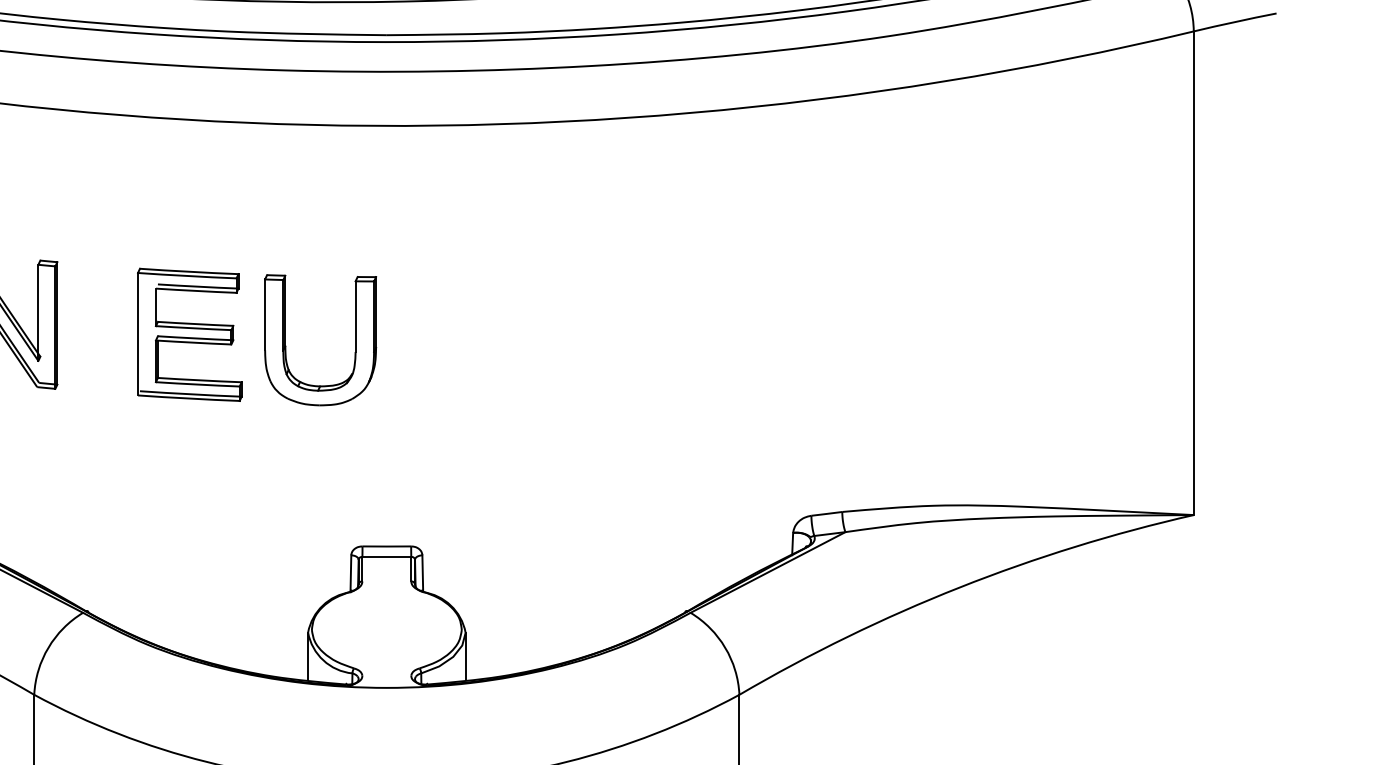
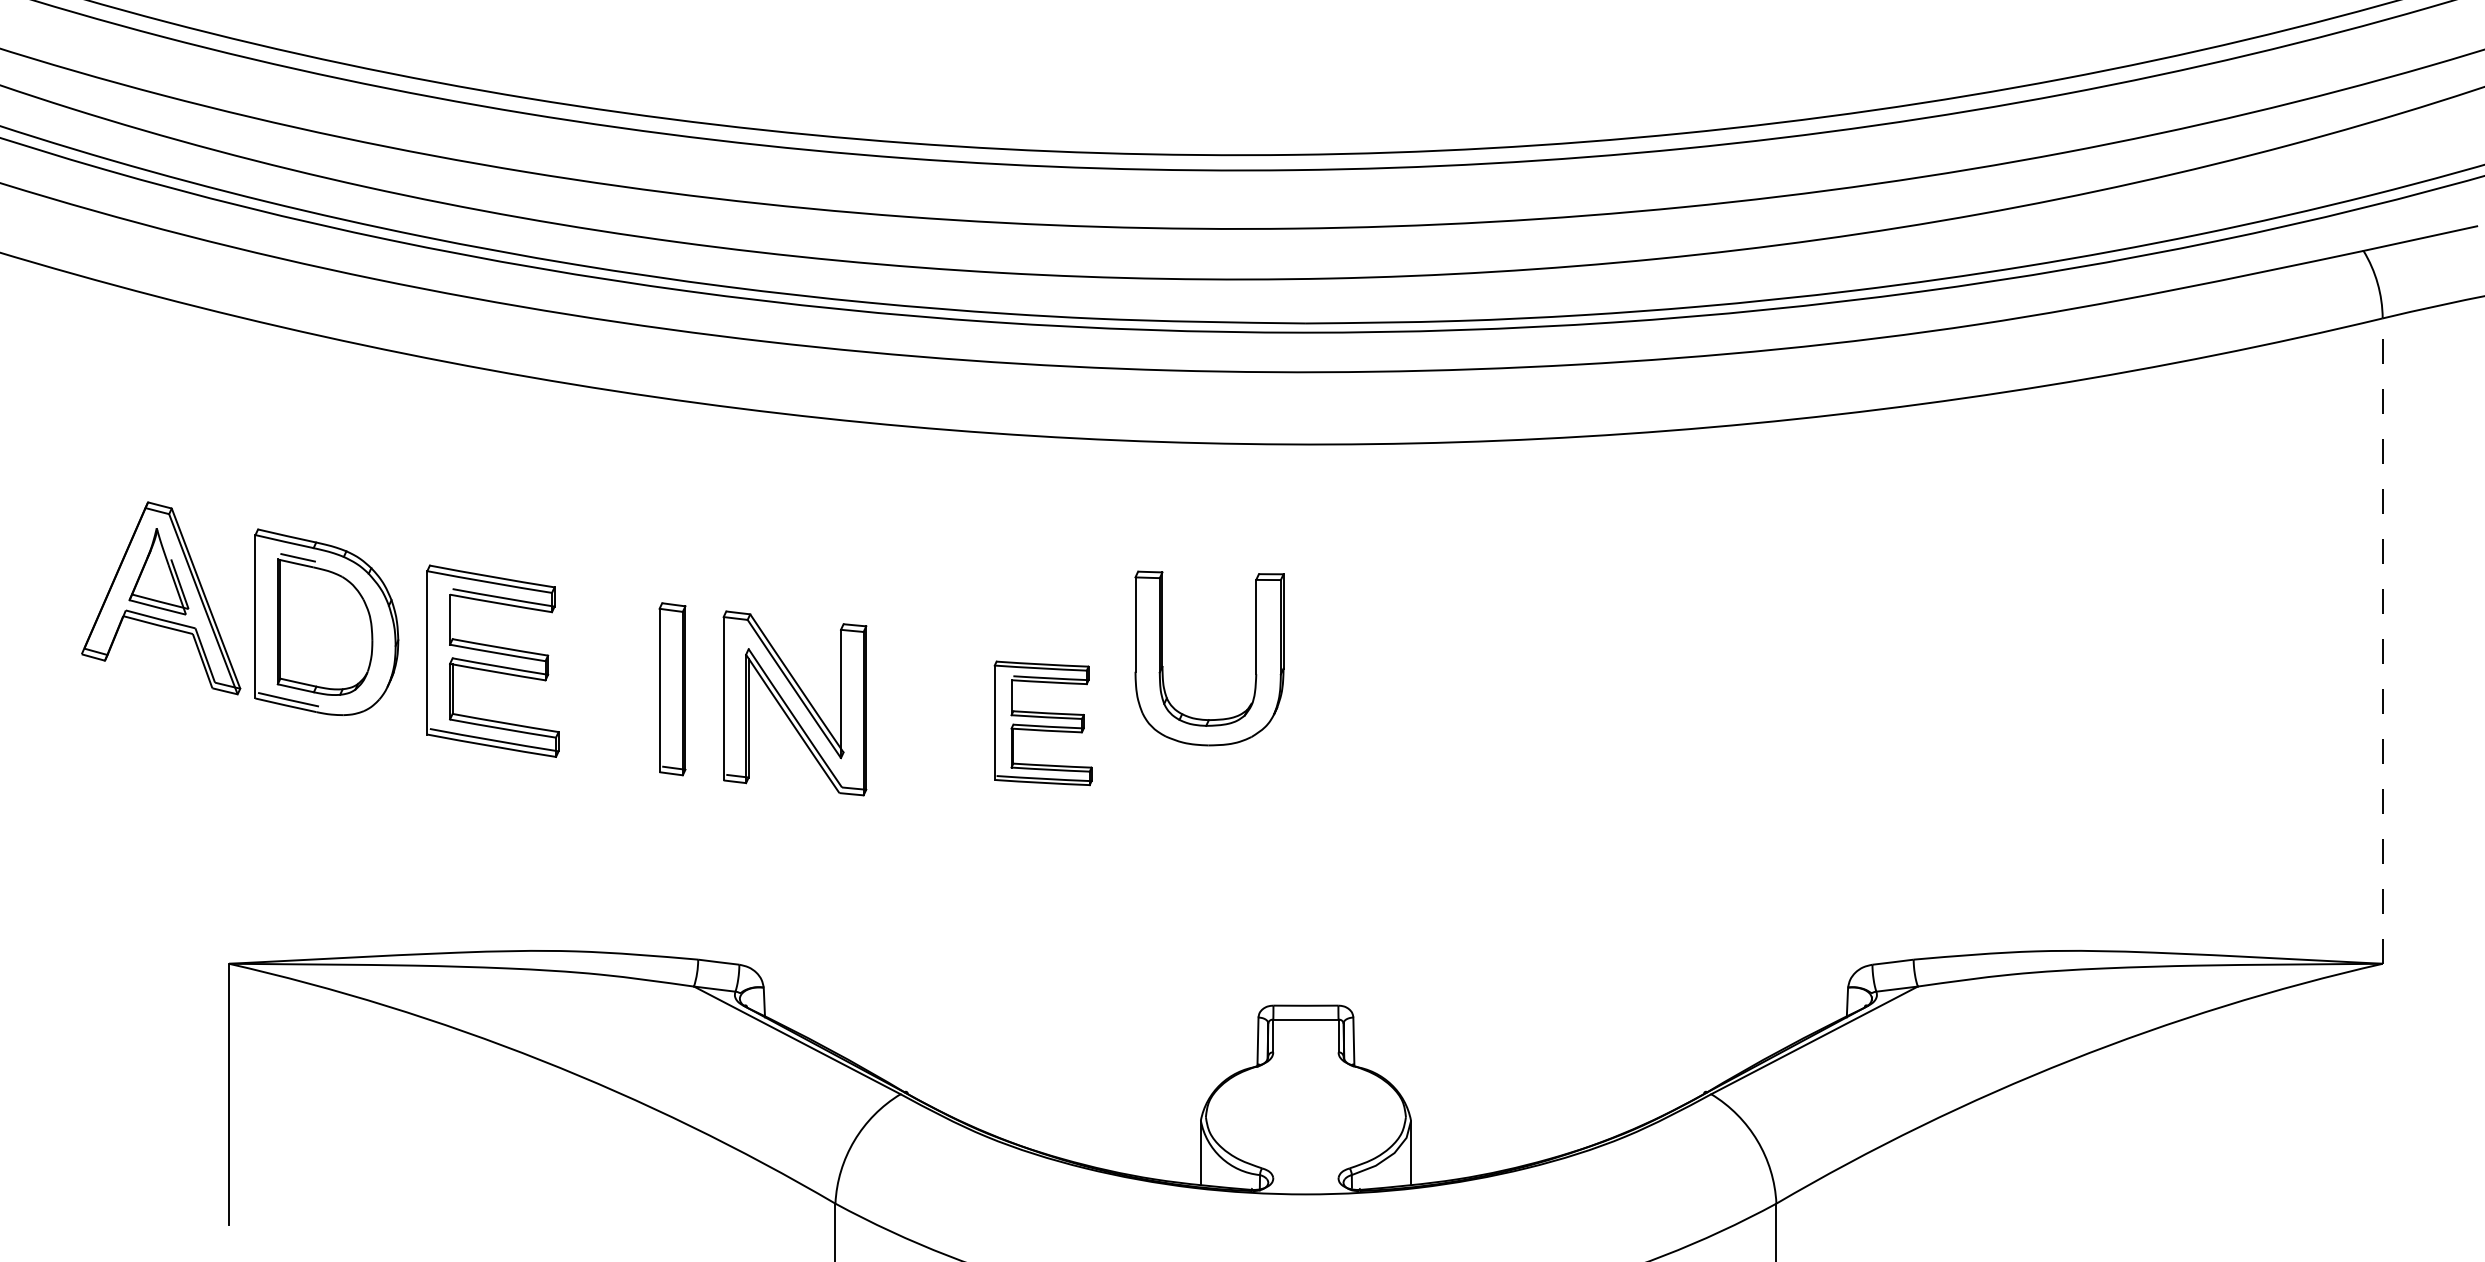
line: (1193, 273) -> (2382, 641), solid -> dashed
part: (190, 334) -> (1043, 723), size x0.7
part: (355, 340) -> (1255, 658), moved

